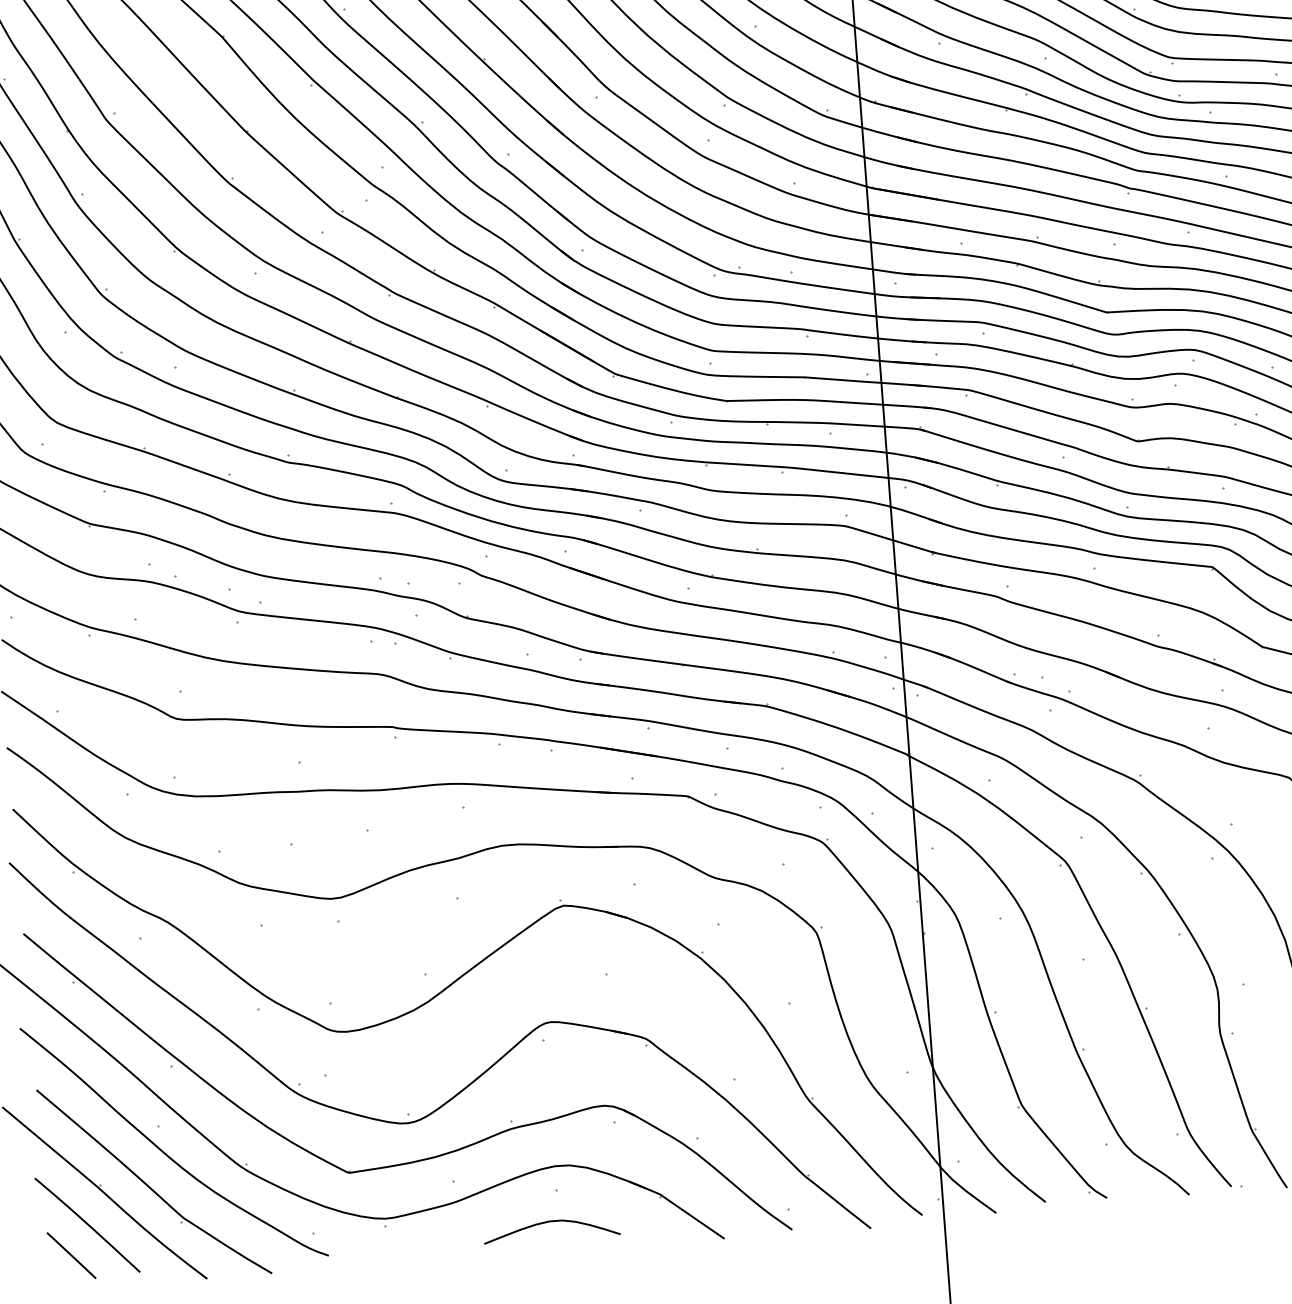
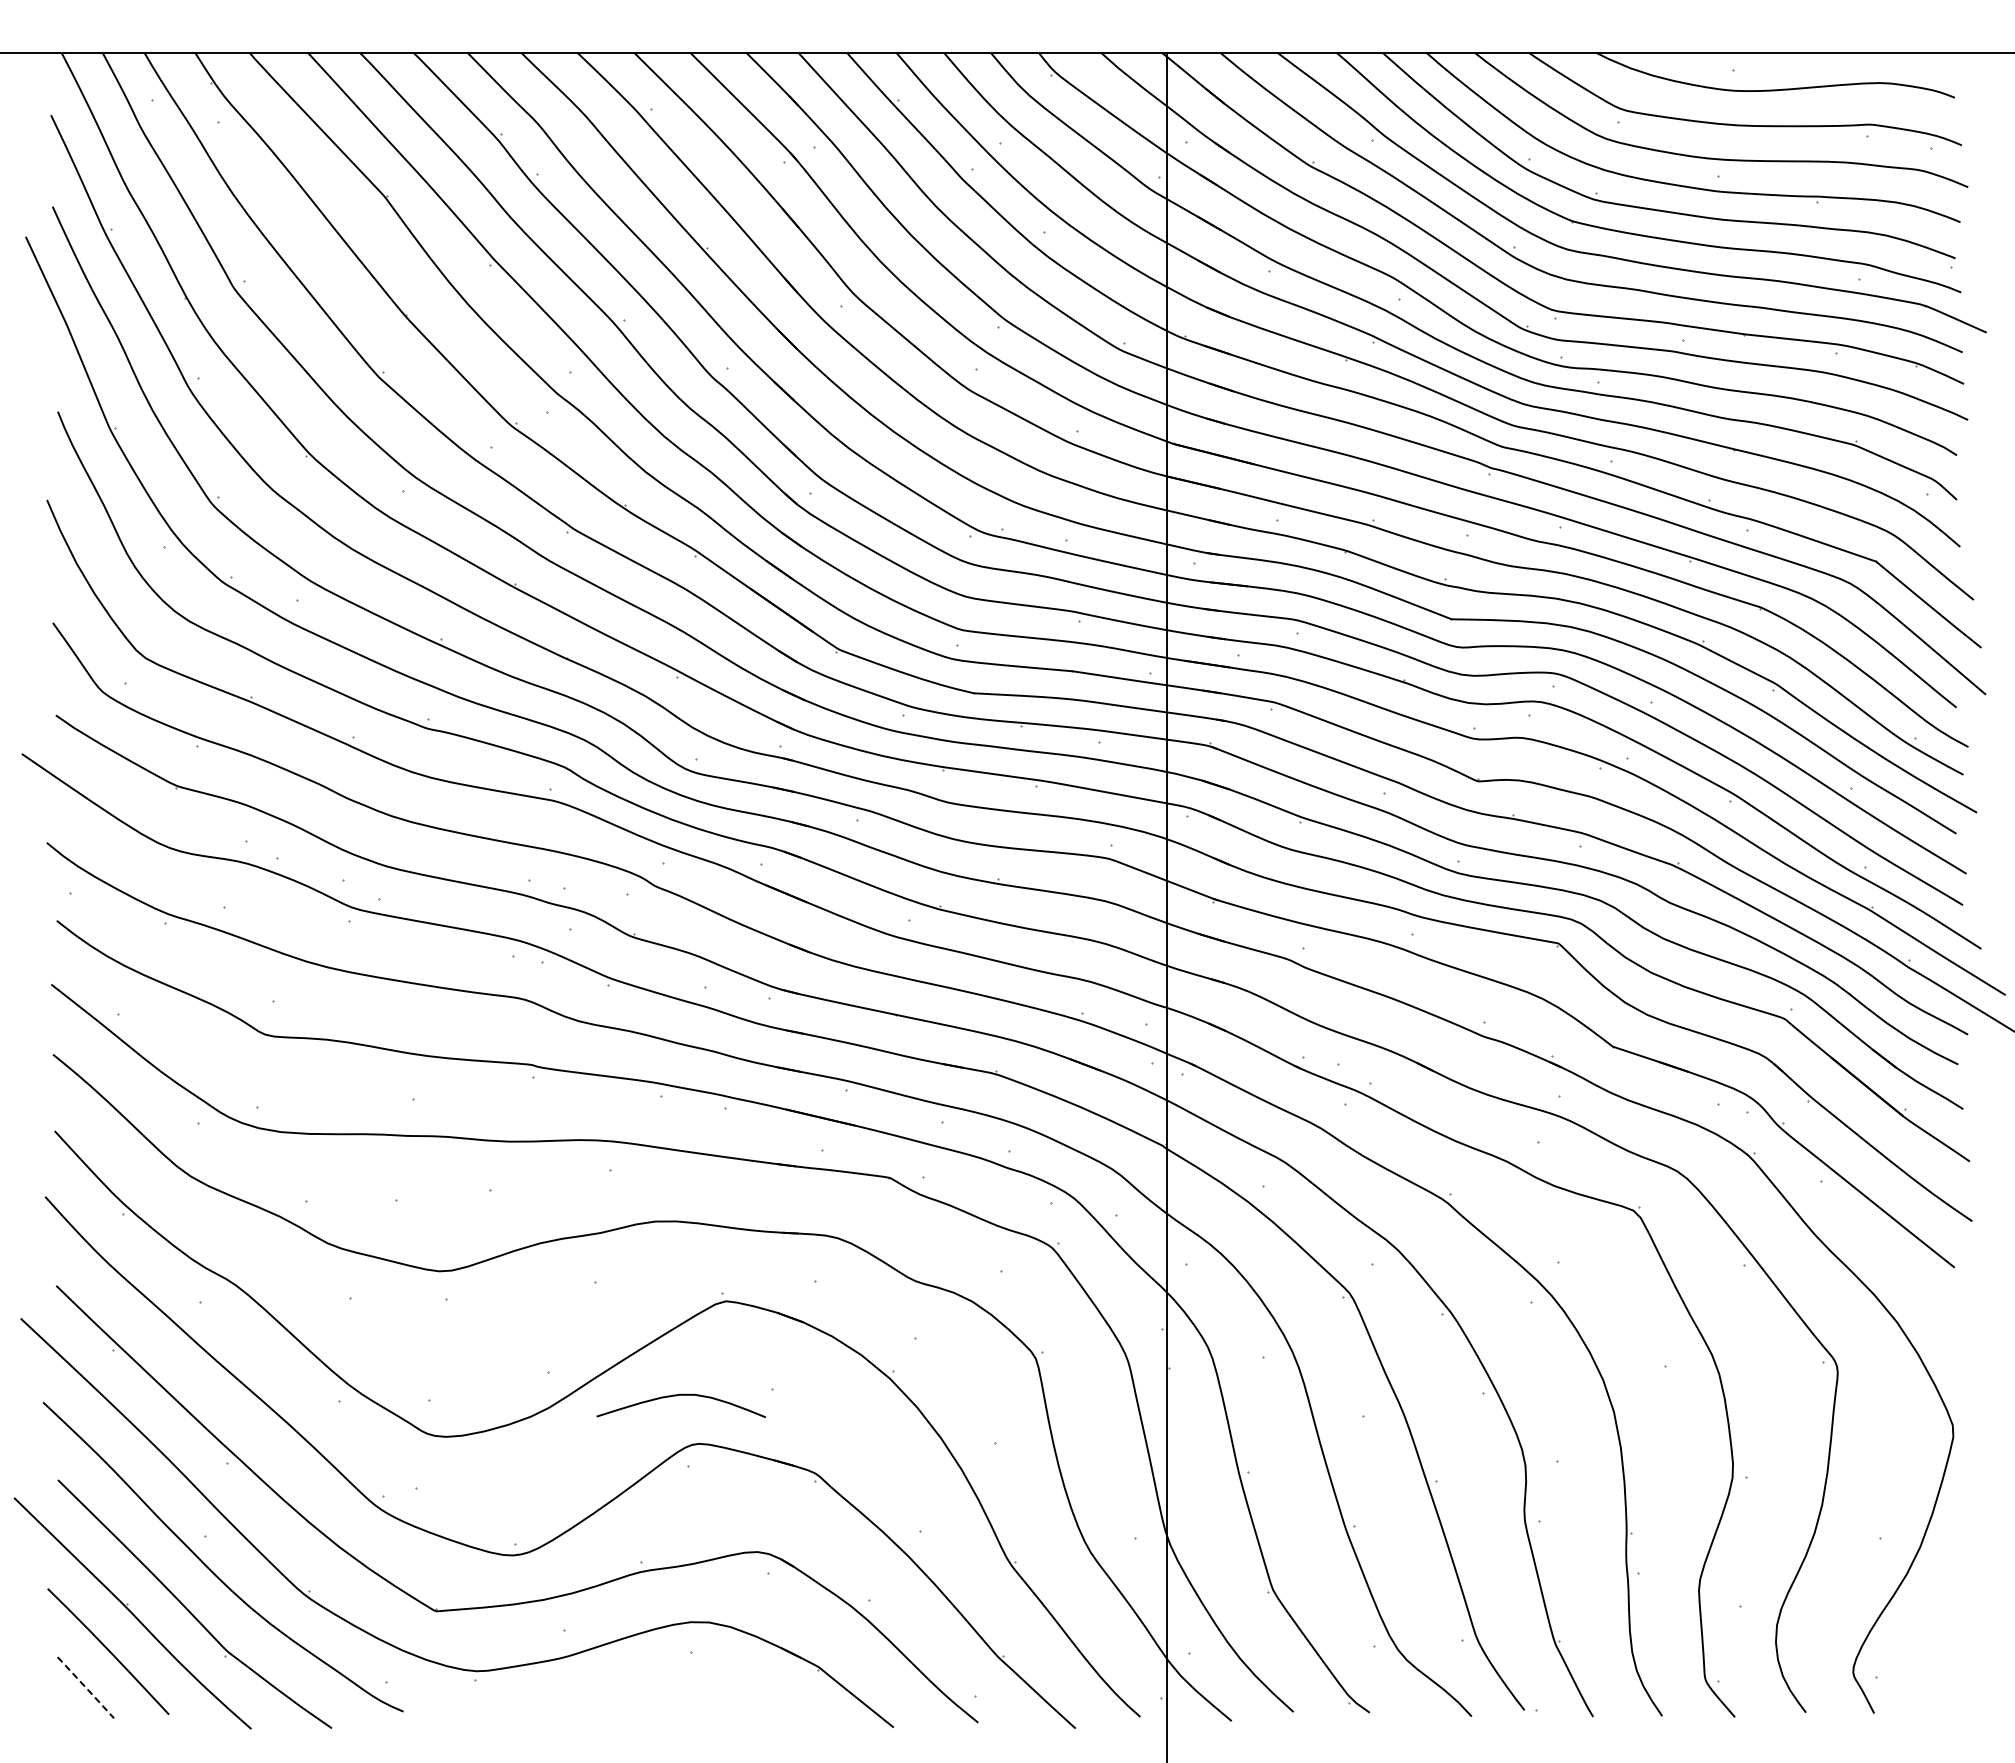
curve: (547, 1222) -> (676, 1396), moved
line: (72, 1255) -> (86, 1687), solid -> dashed

